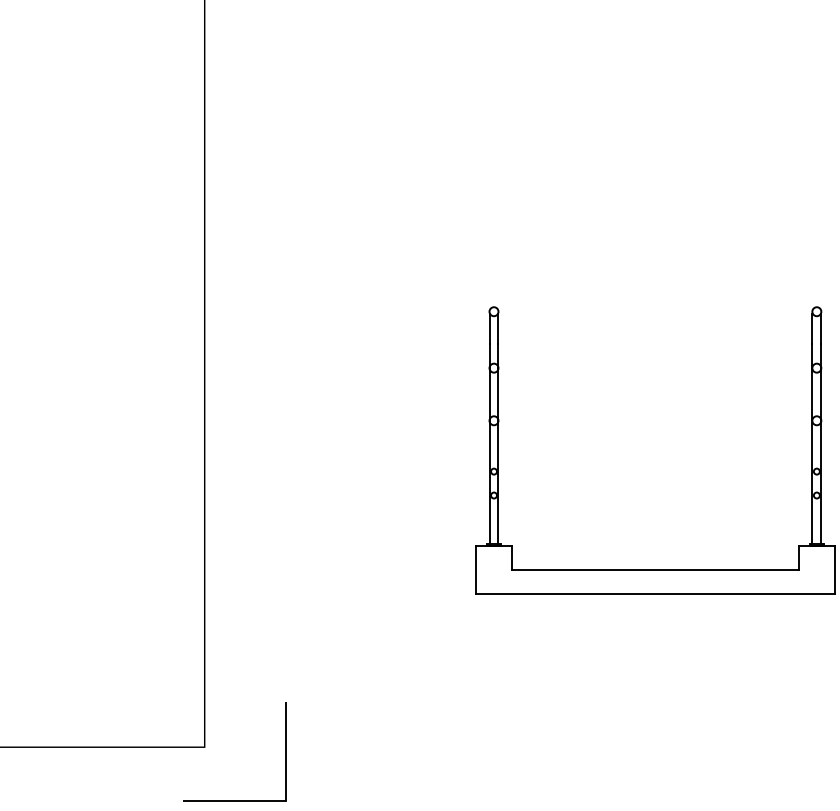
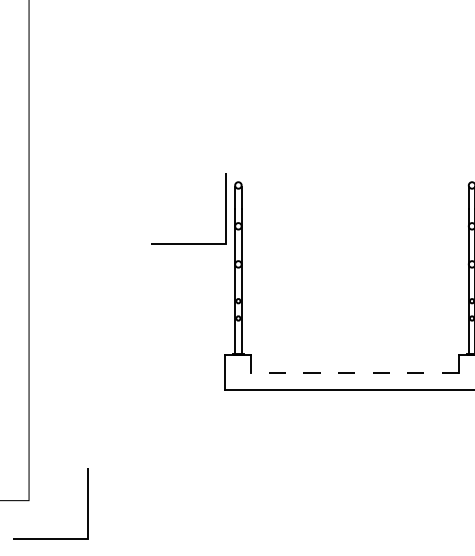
line: (425, 392) -> (188, 243), added
line: (654, 570) -> (354, 372), solid -> dashed

